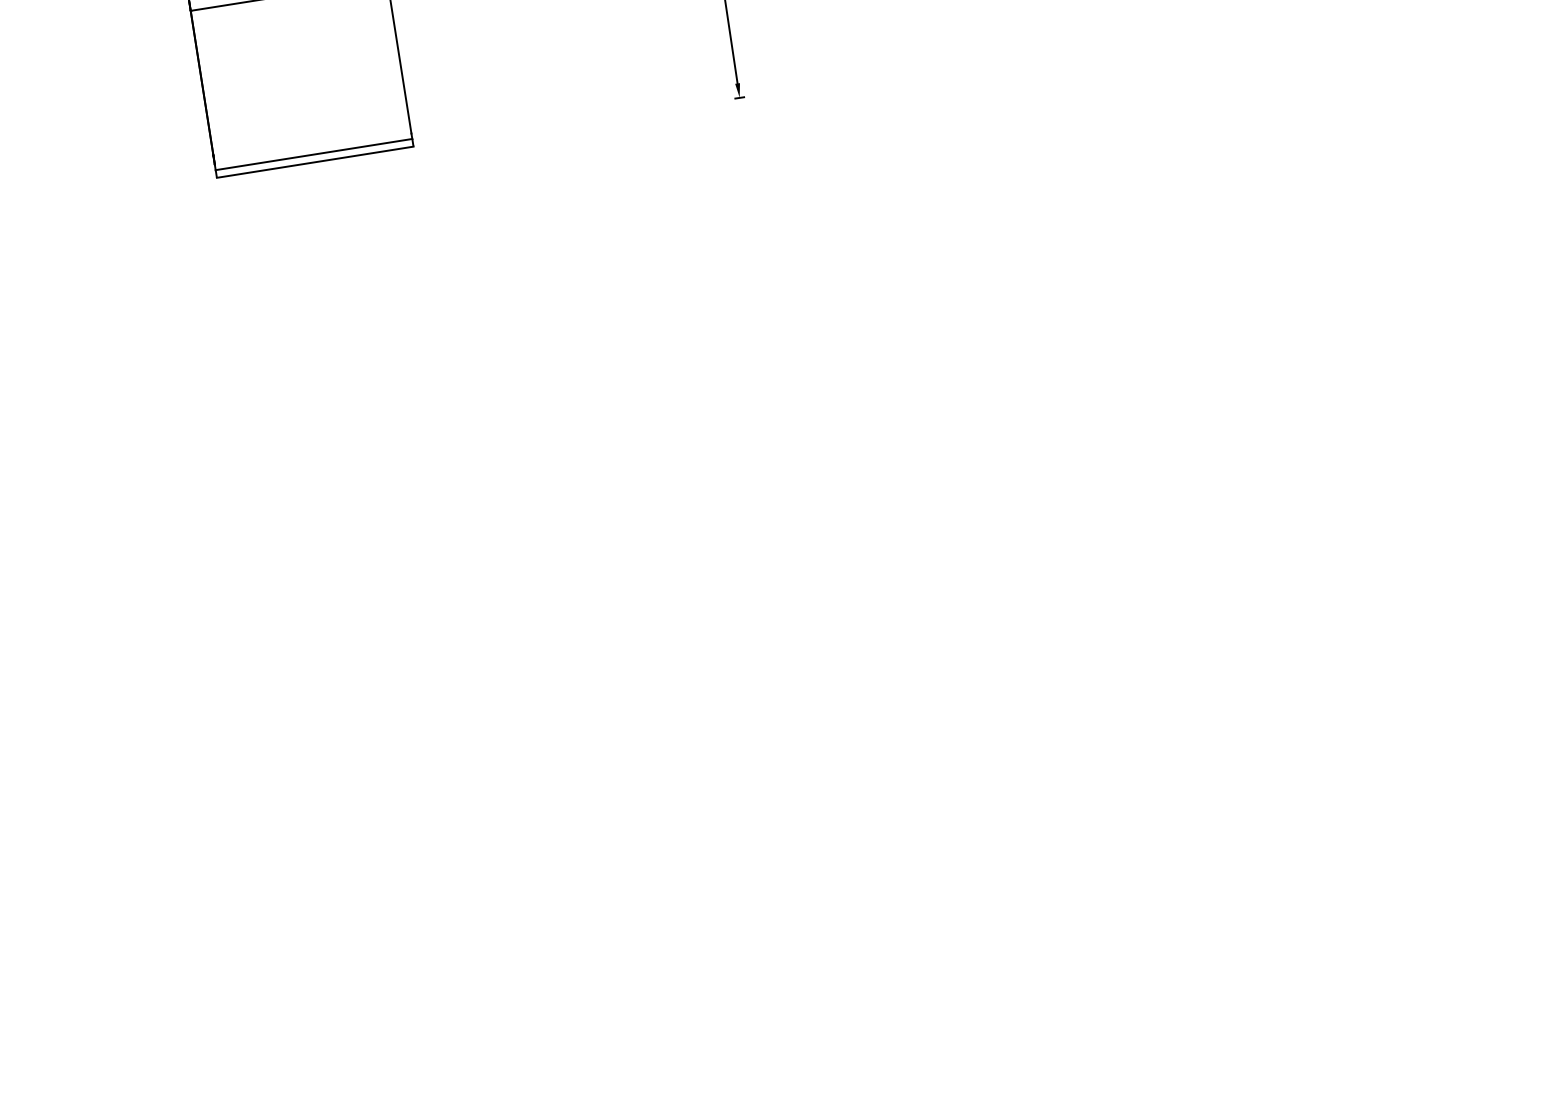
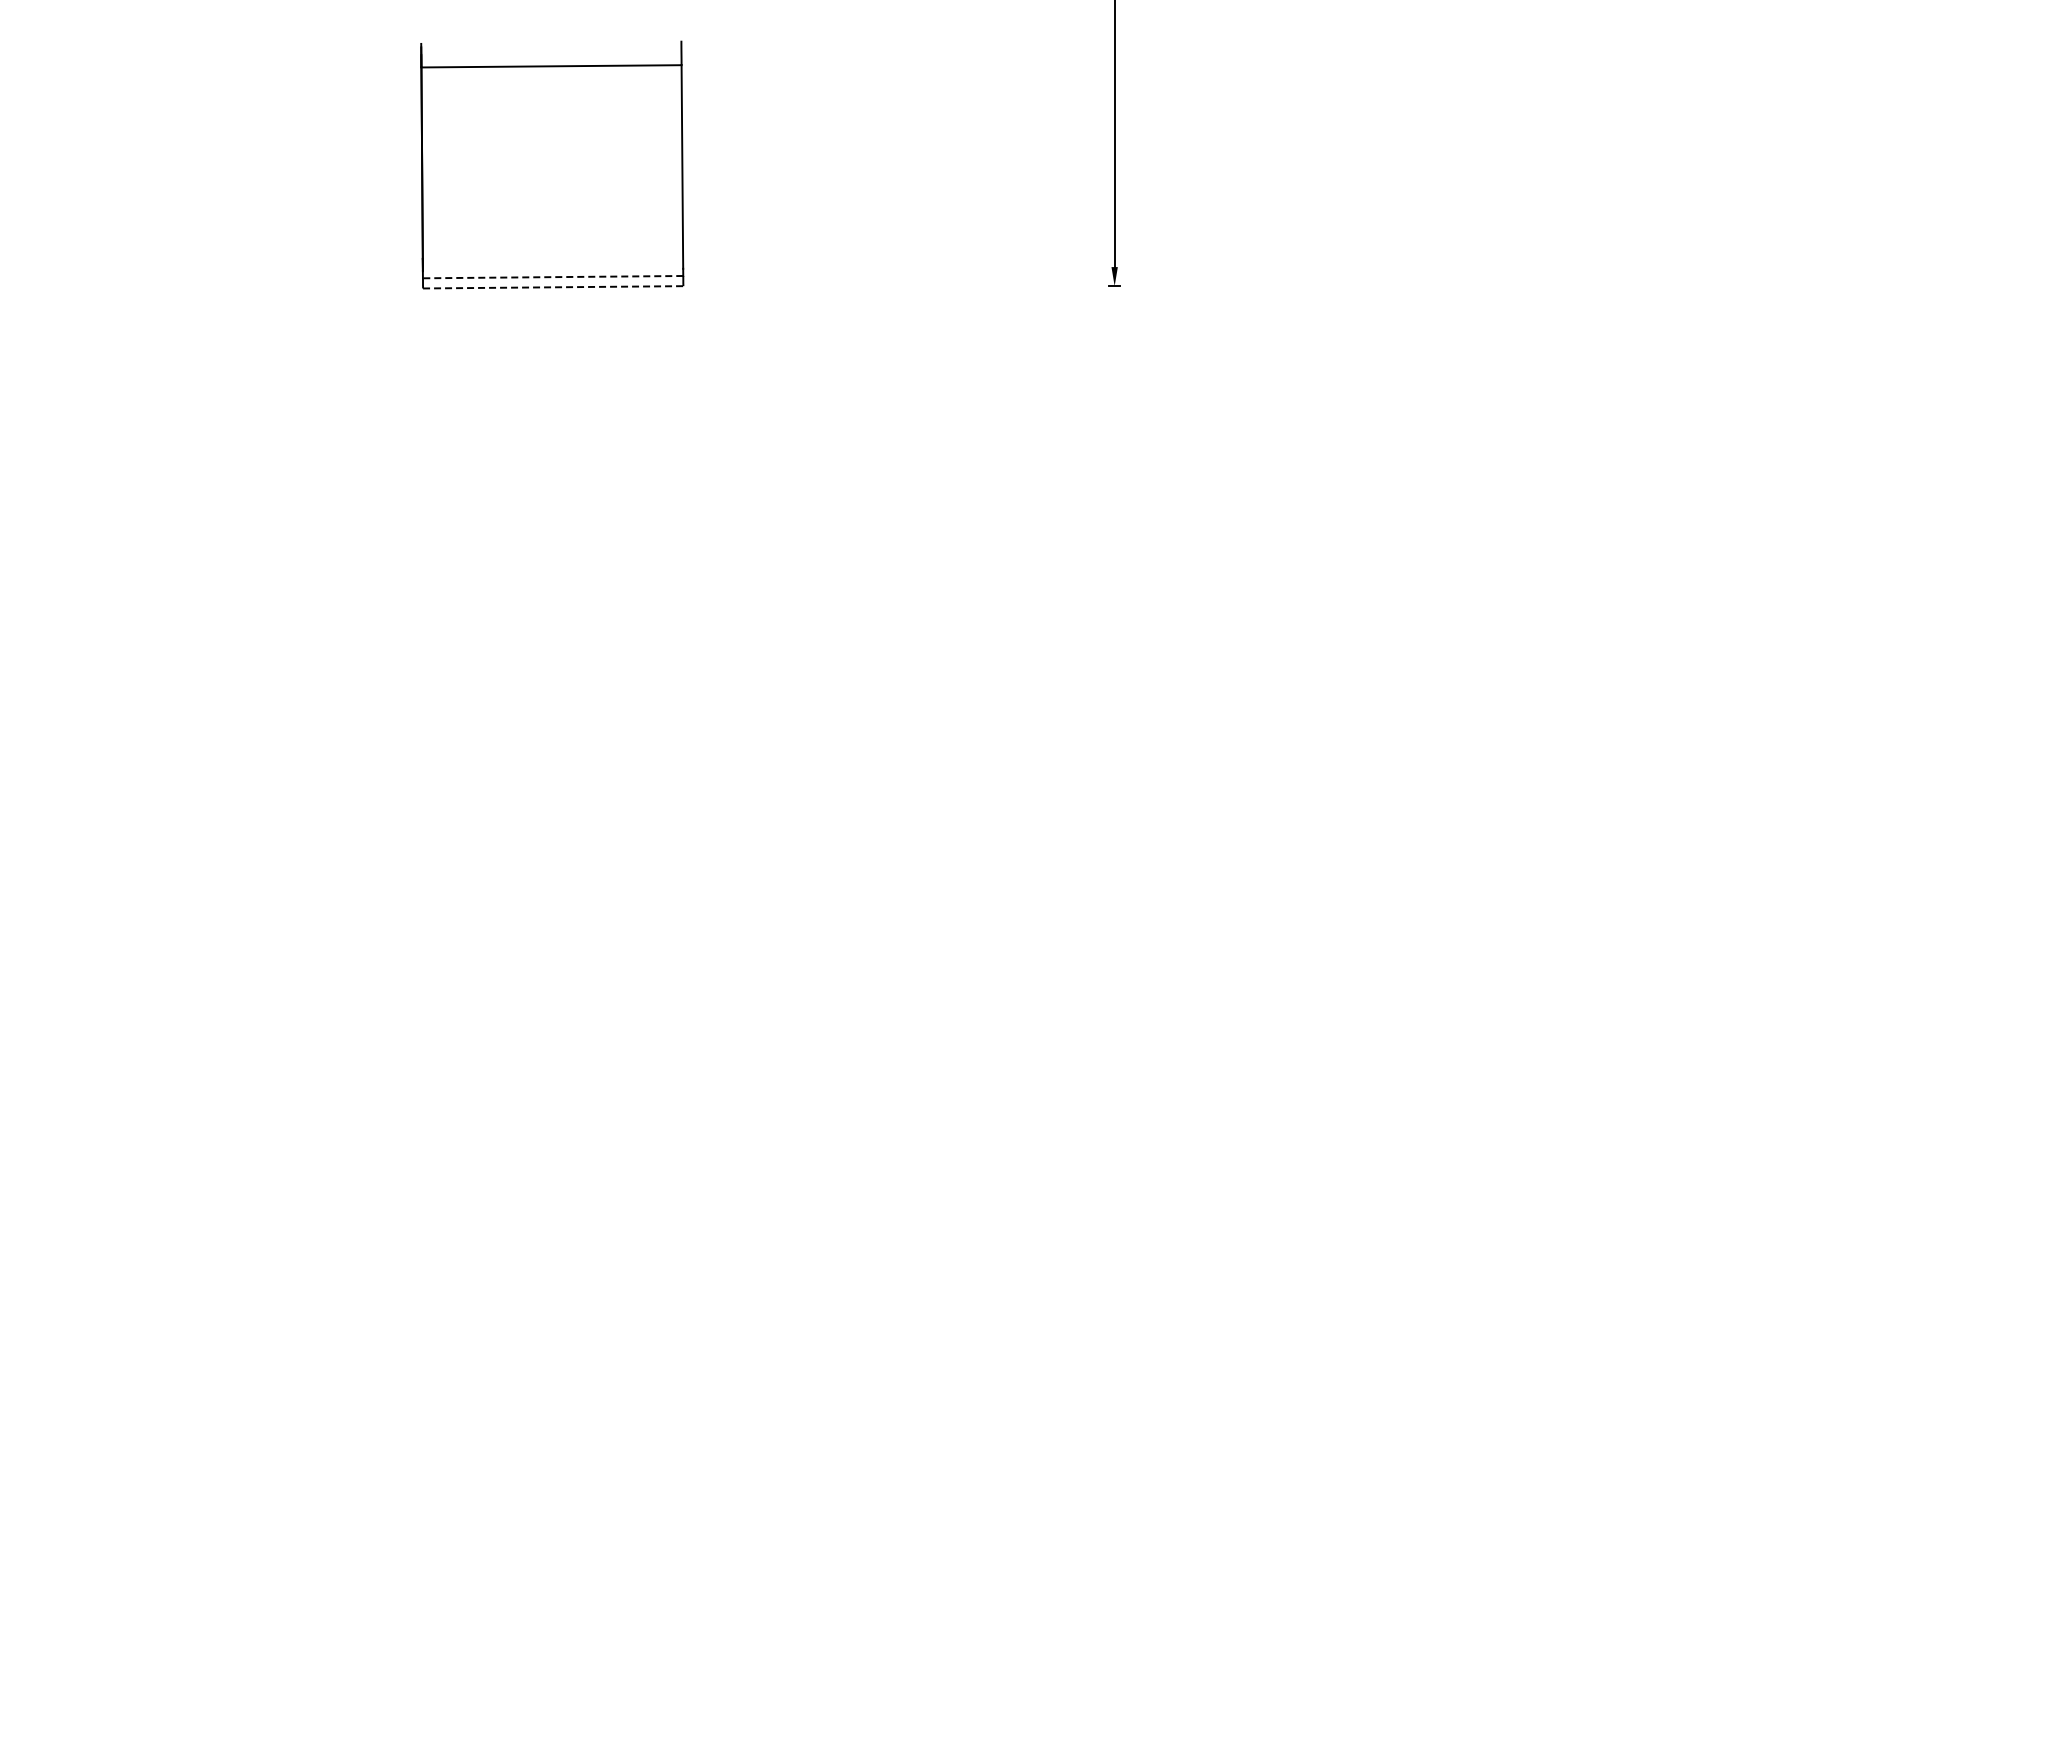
line: (313, 154) -> (552, 277), solid -> dashed
line: (315, 162) -> (553, 287), solid -> dashed

